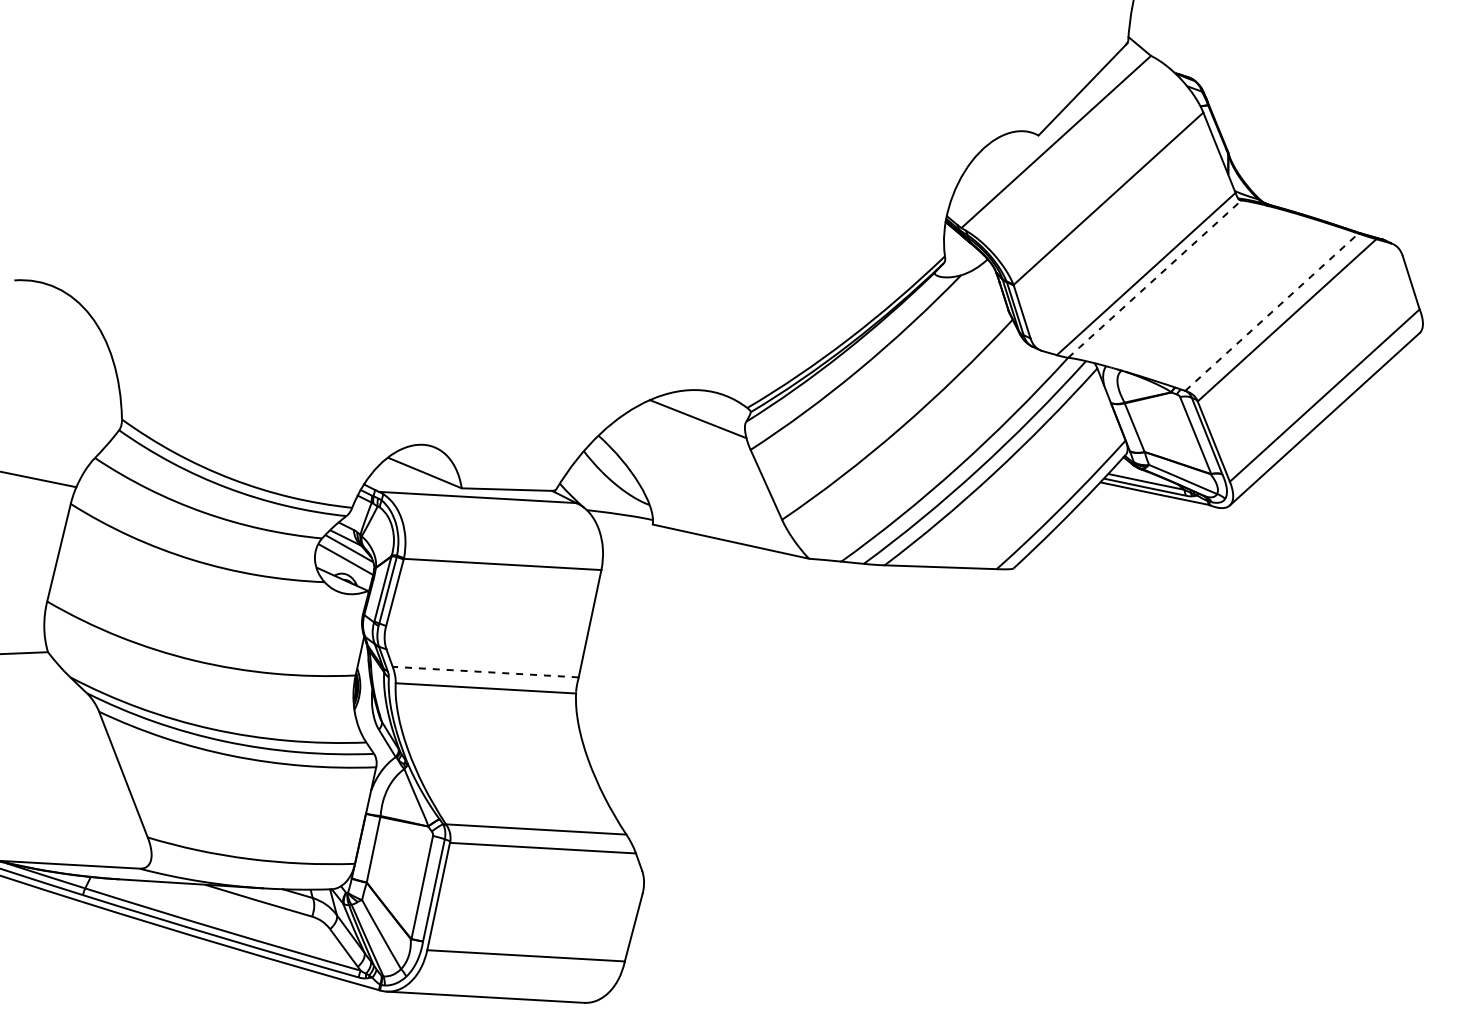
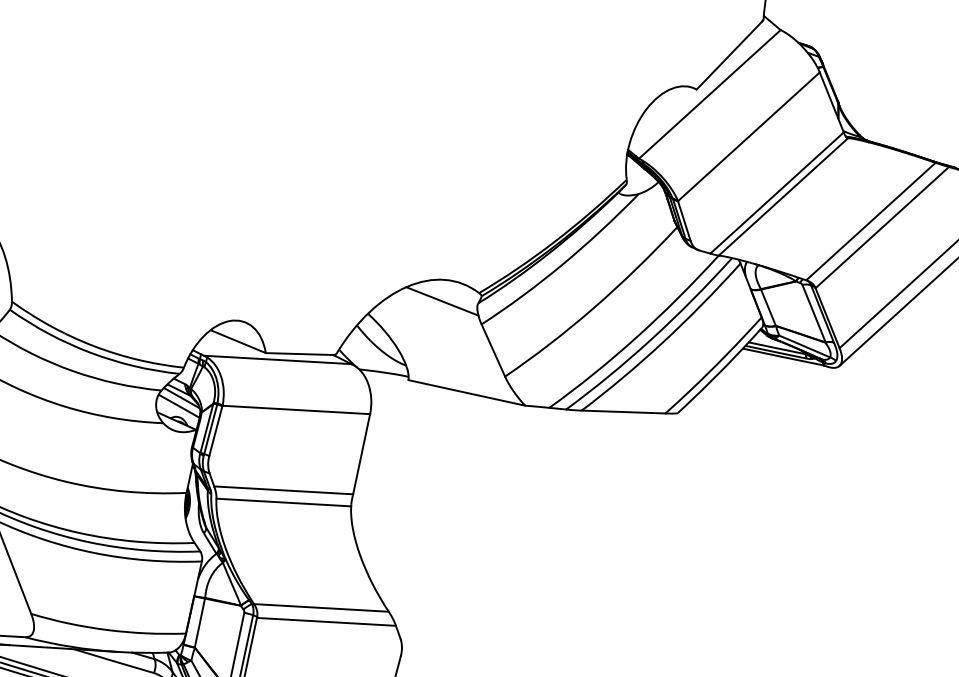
line: (1155, 278) -> (784, 196), dashed -> solid
line: (1272, 311) -> (871, 221), dashed -> solid
line: (485, 672) -> (283, 490), dashed -> solid

